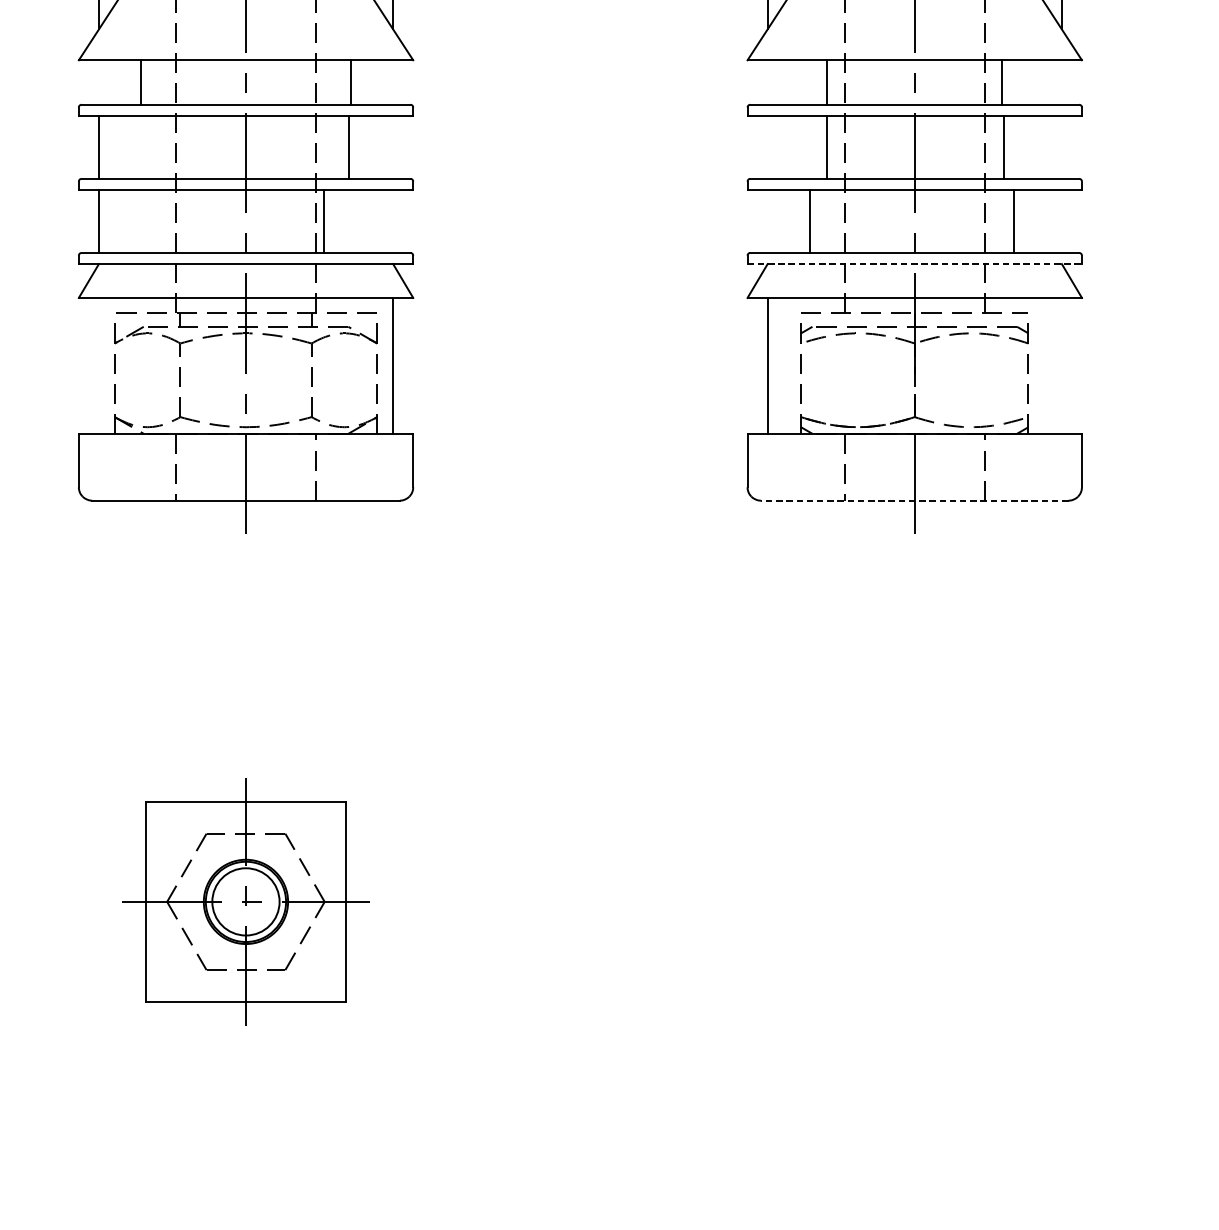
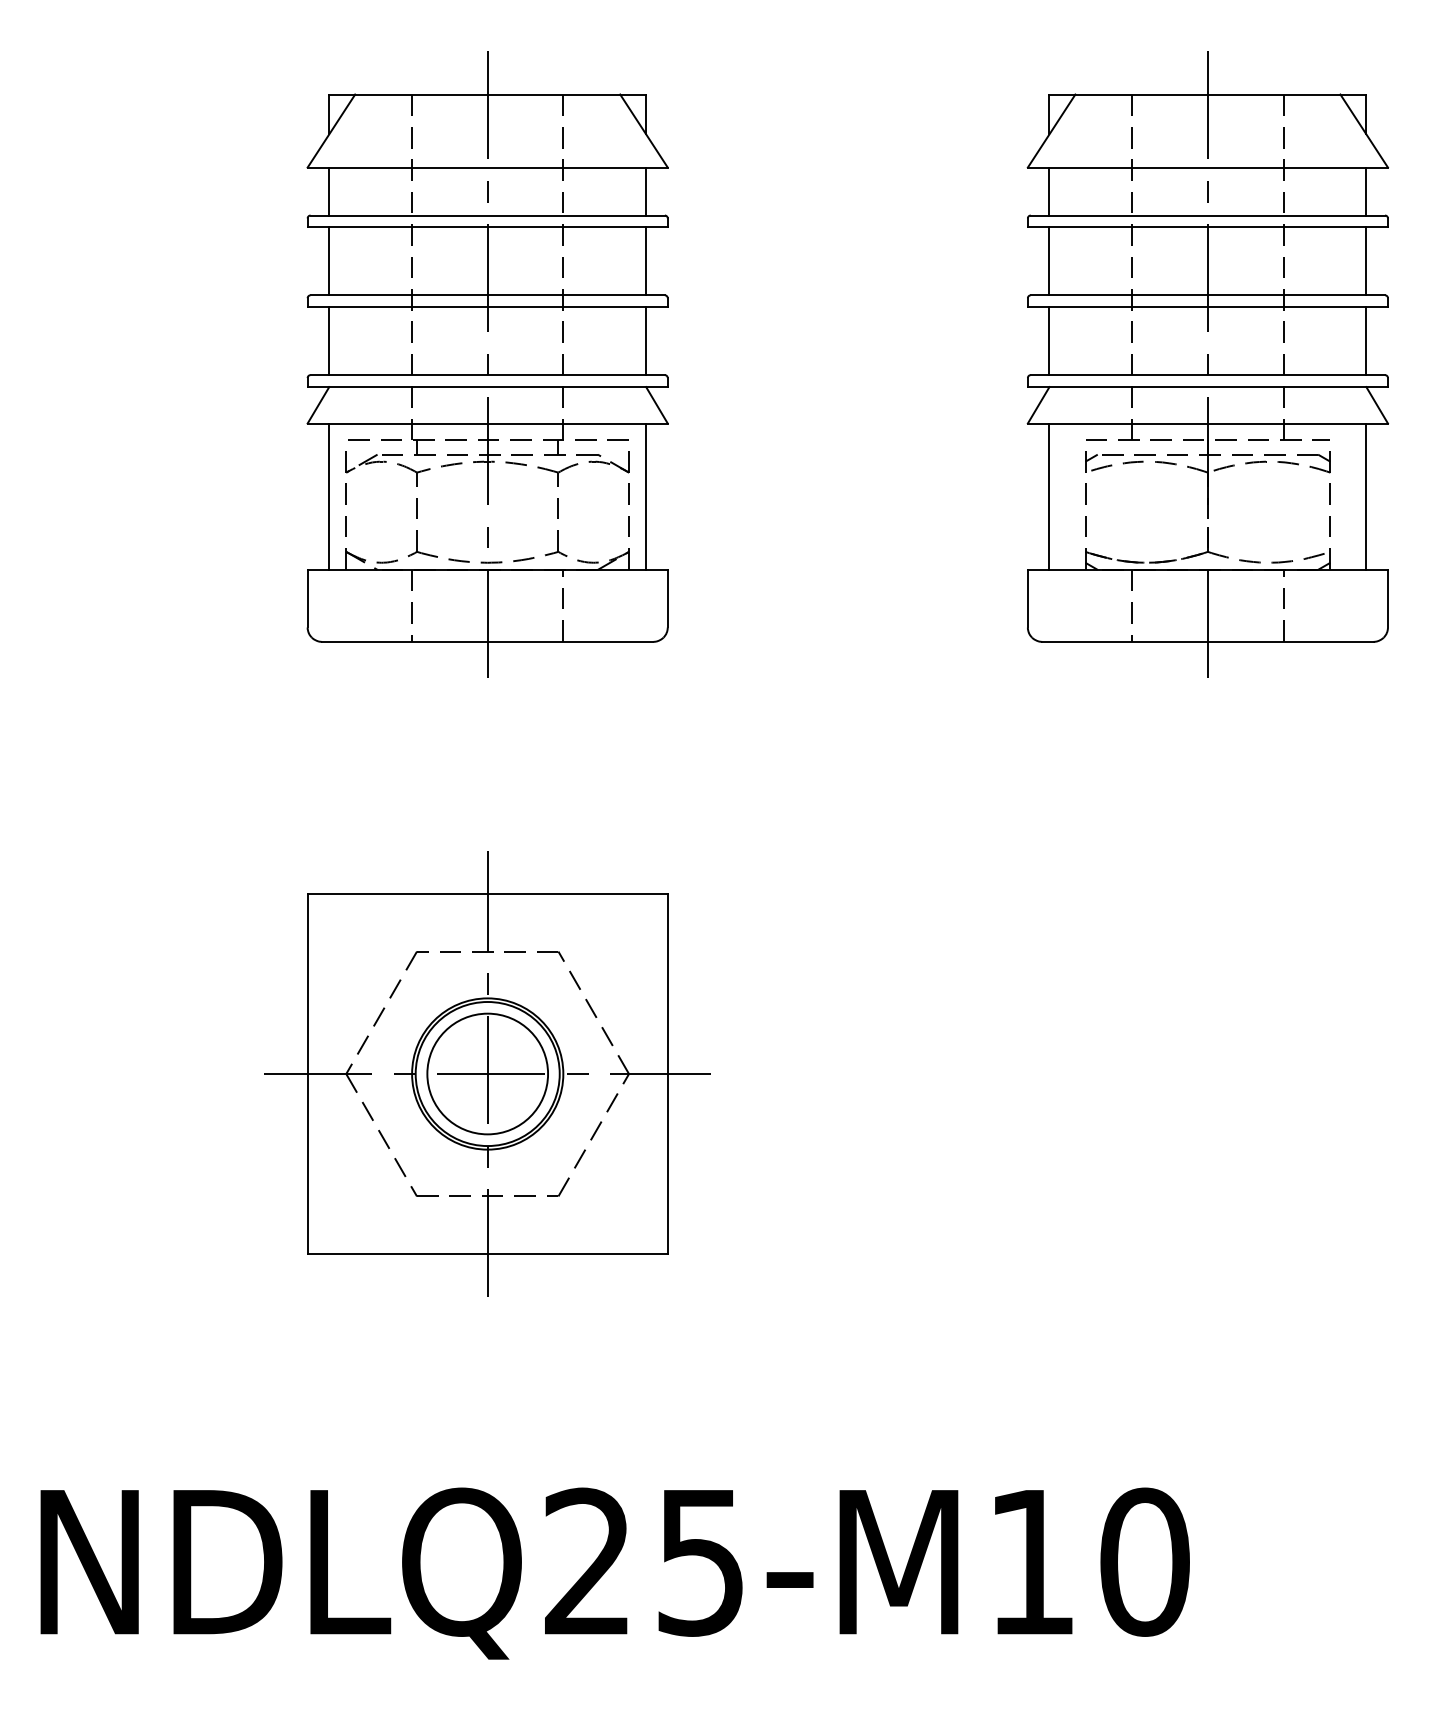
line: (140, 82) -> (329, 191), moved
line: (351, 82) -> (646, 191), moved
line: (827, 82) -> (1049, 191), moved
line: (1001, 82) -> (1366, 191), moved
line: (348, 147) -> (646, 261), moved
line: (827, 147) -> (1049, 261), moved
line: (1004, 147) -> (1366, 261), moved
line: (324, 221) -> (646, 341), moved
line: (810, 221) -> (1049, 341), moved
line: (1013, 221) -> (1366, 341), moved
line: (915, 264) -> (1208, 387), dashed -> solid
line: (99, 365) -> (329, 496), added
line: (1062, 365) -> (1366, 496), added
line: (914, 500) -> (1207, 641), dashed -> solid
part: (245, 901) -> (487, 1073), size x1.67

